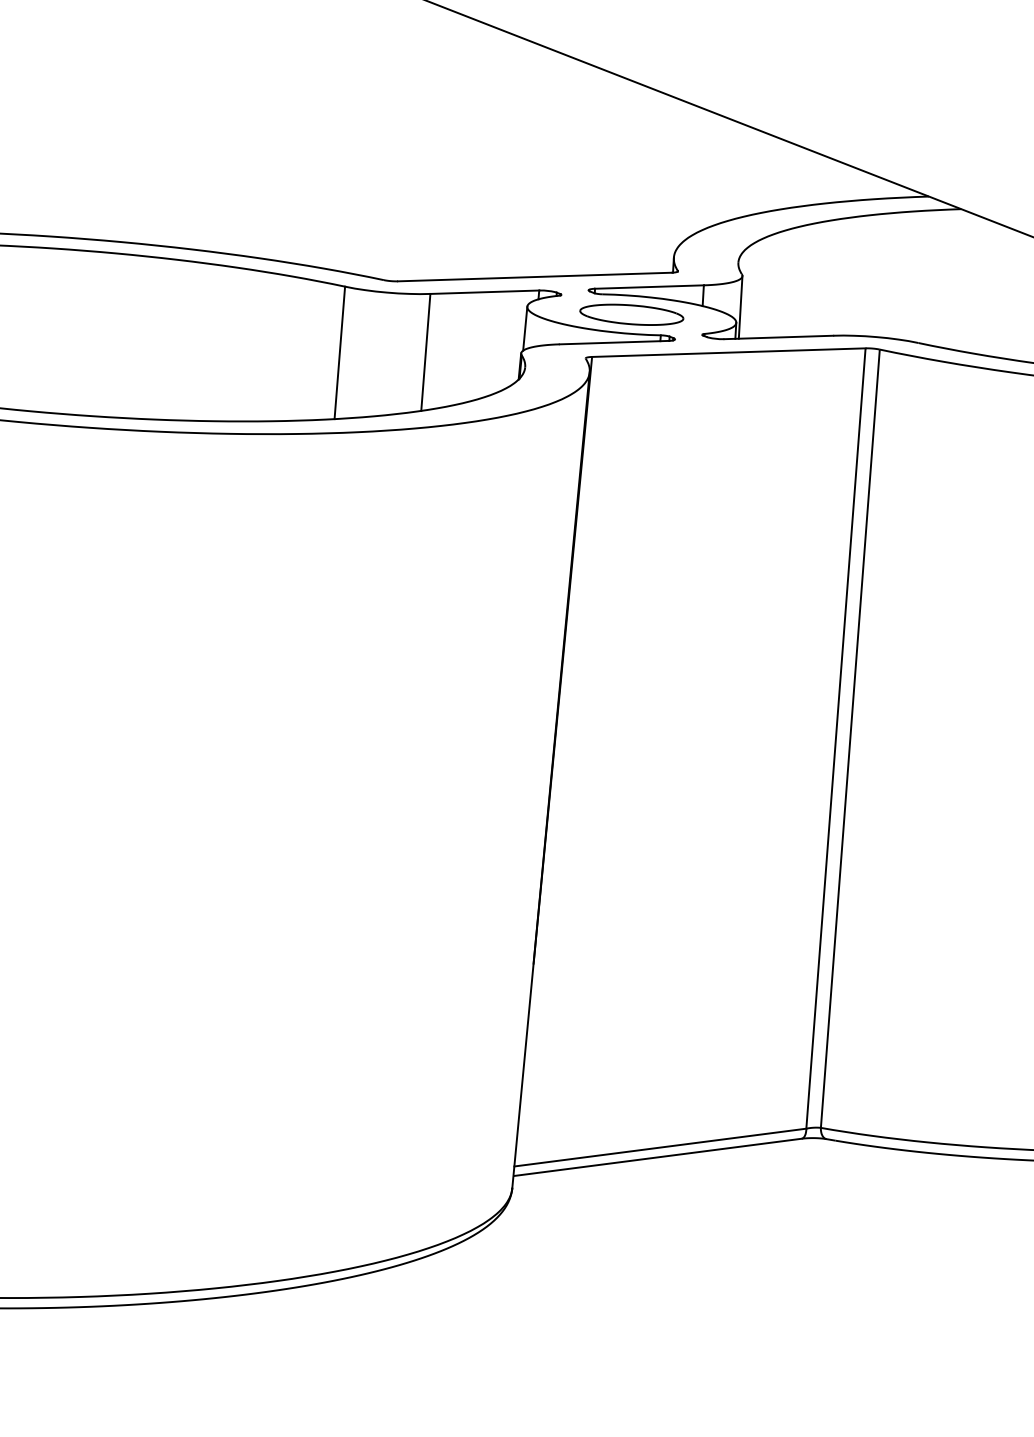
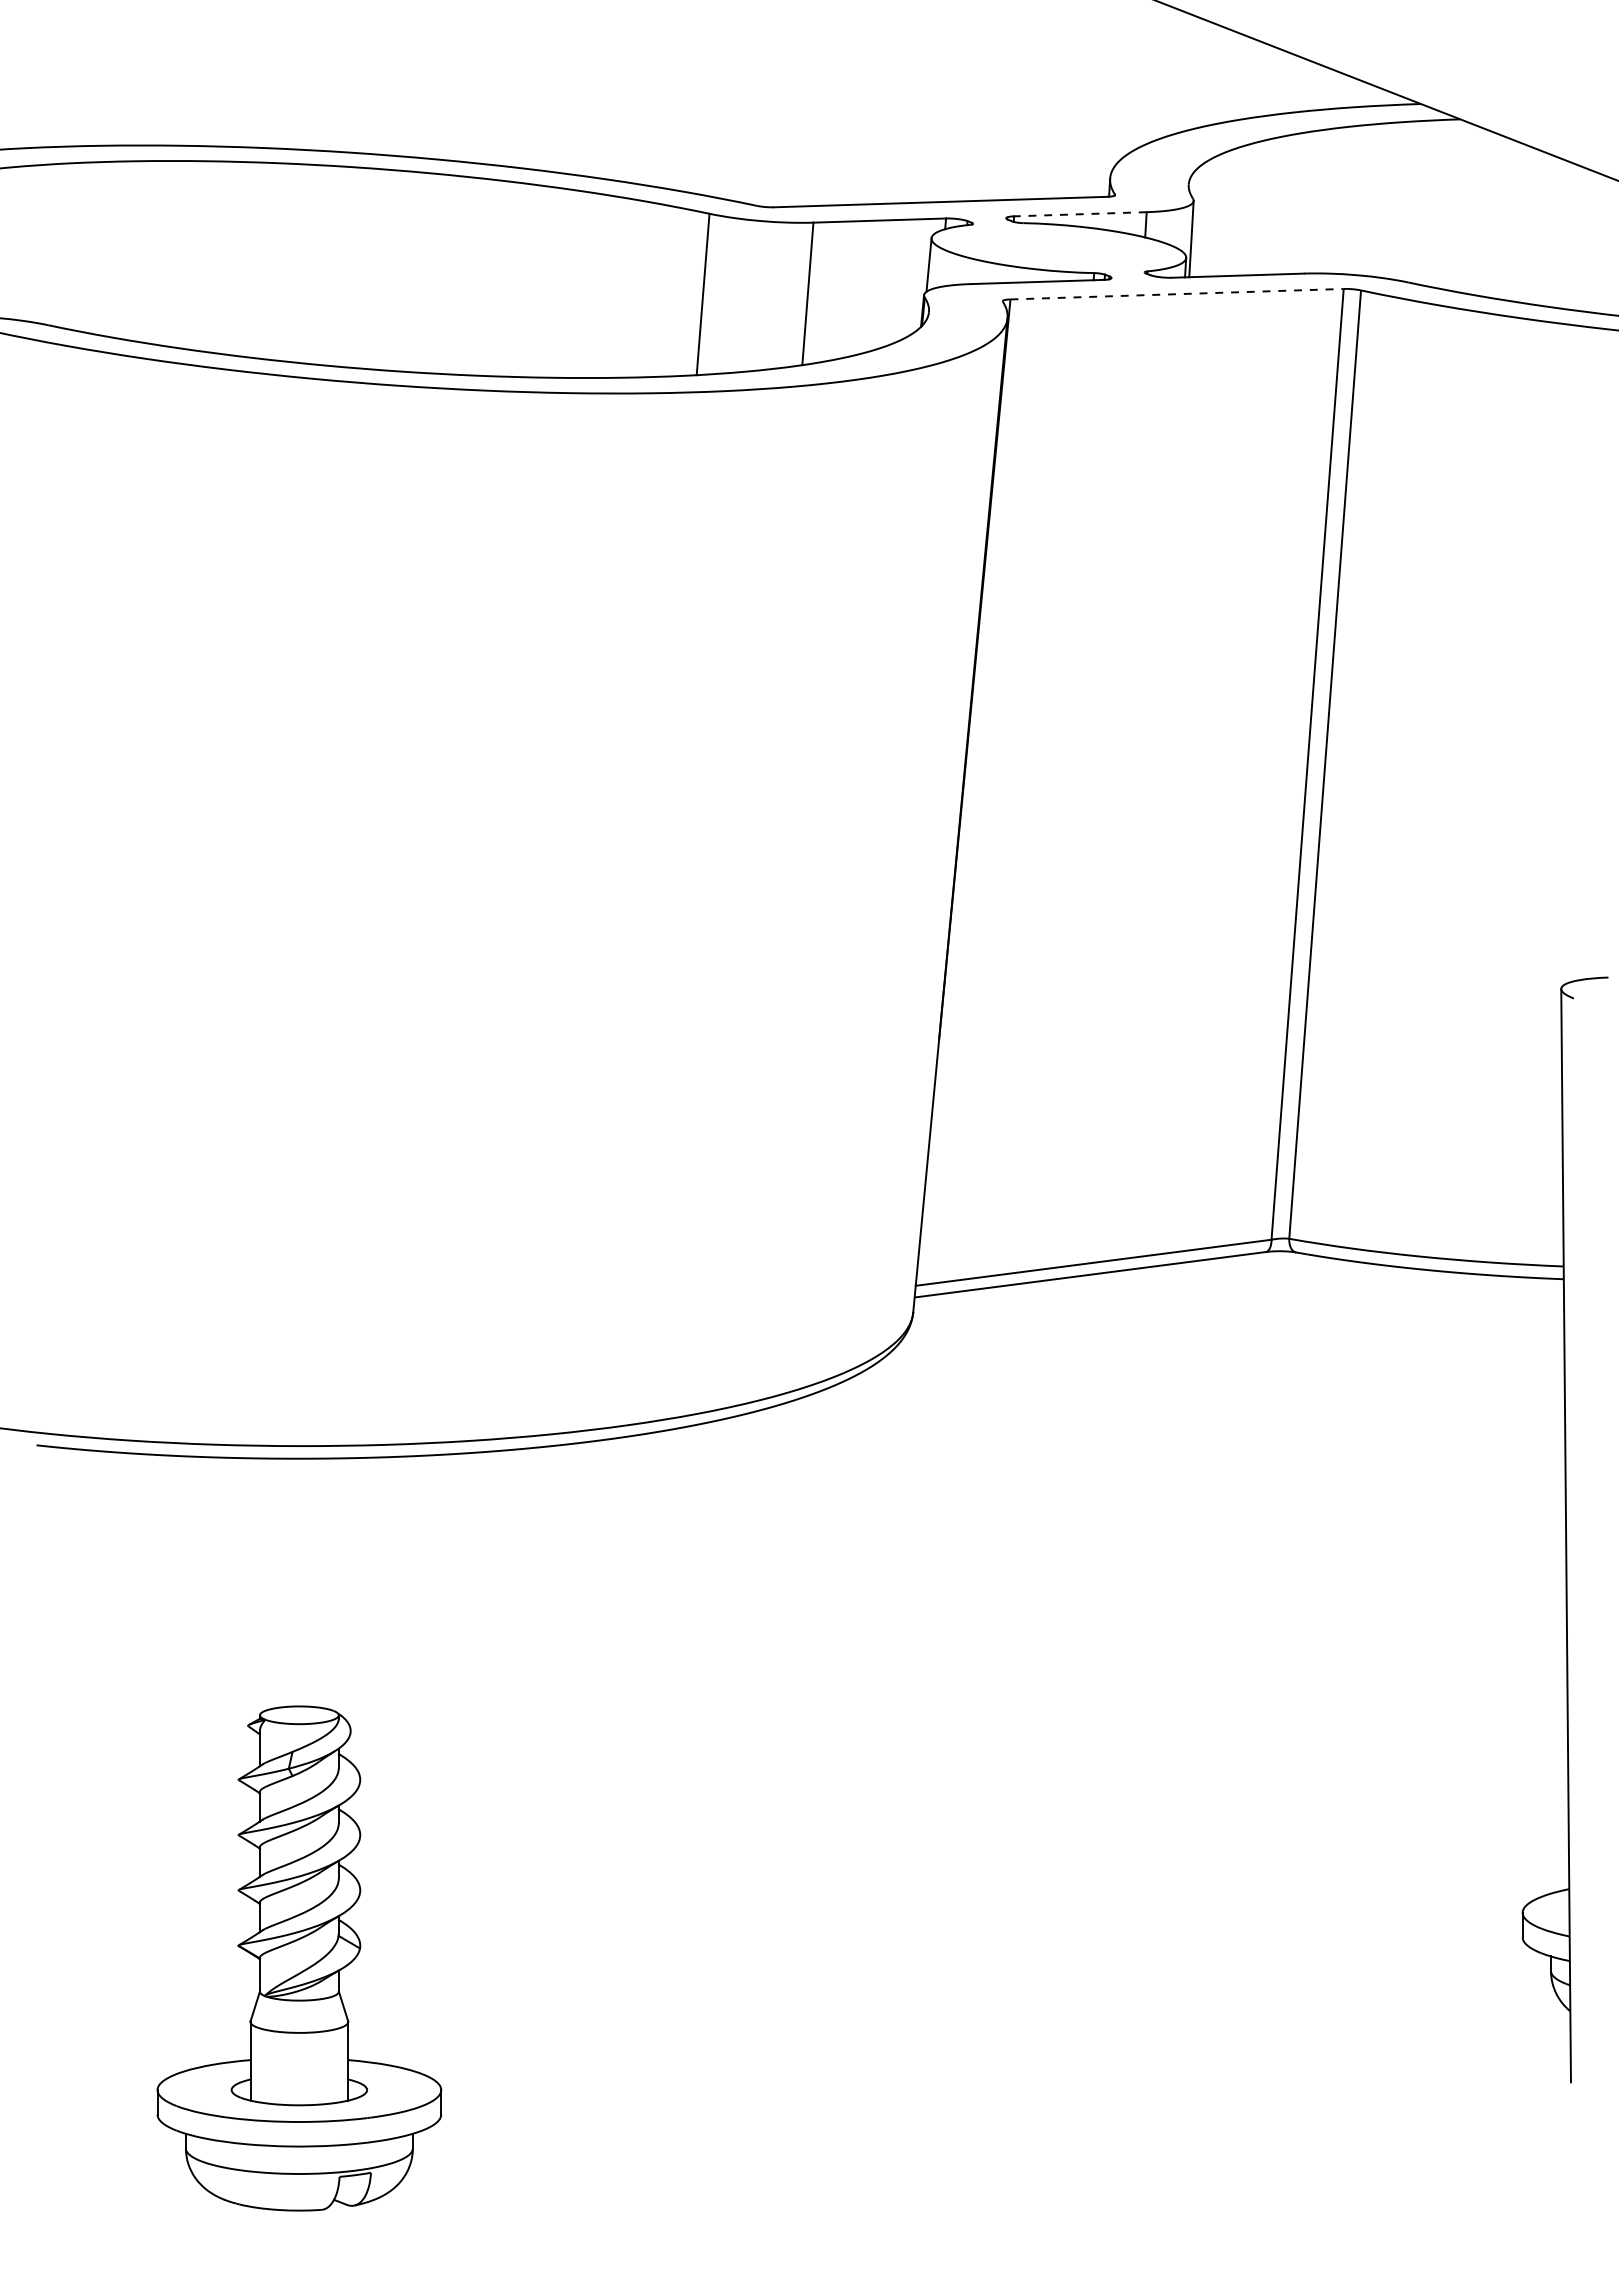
line: (648, 287) -> (1079, 214), solid -> dashed
part: (631, 314) -> (1058, 247), removed
line: (729, 352) -> (1177, 294), solid -> dashed

